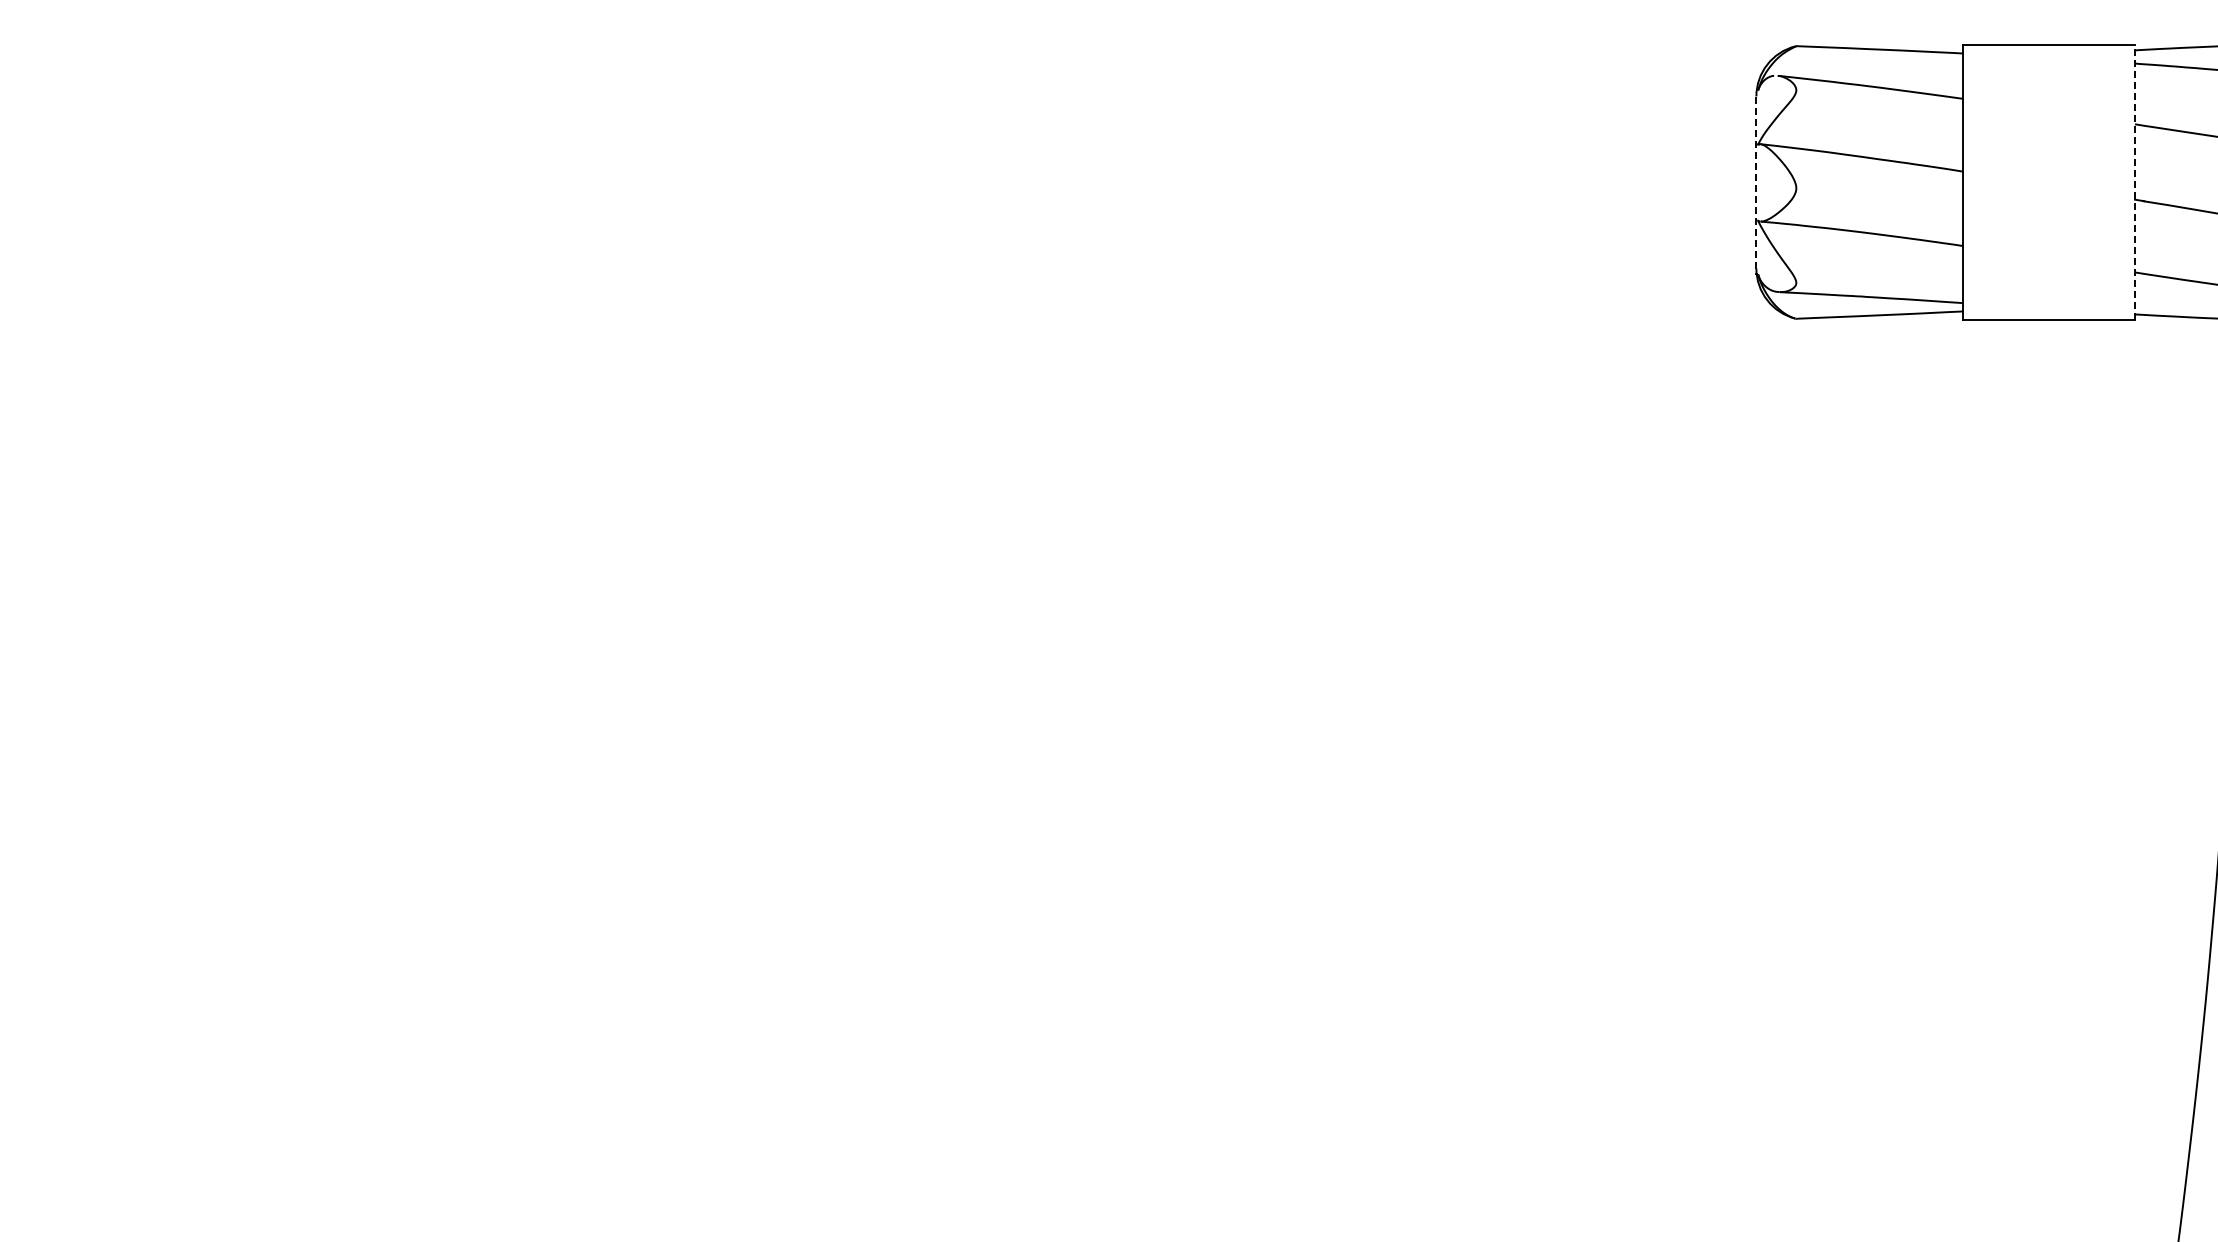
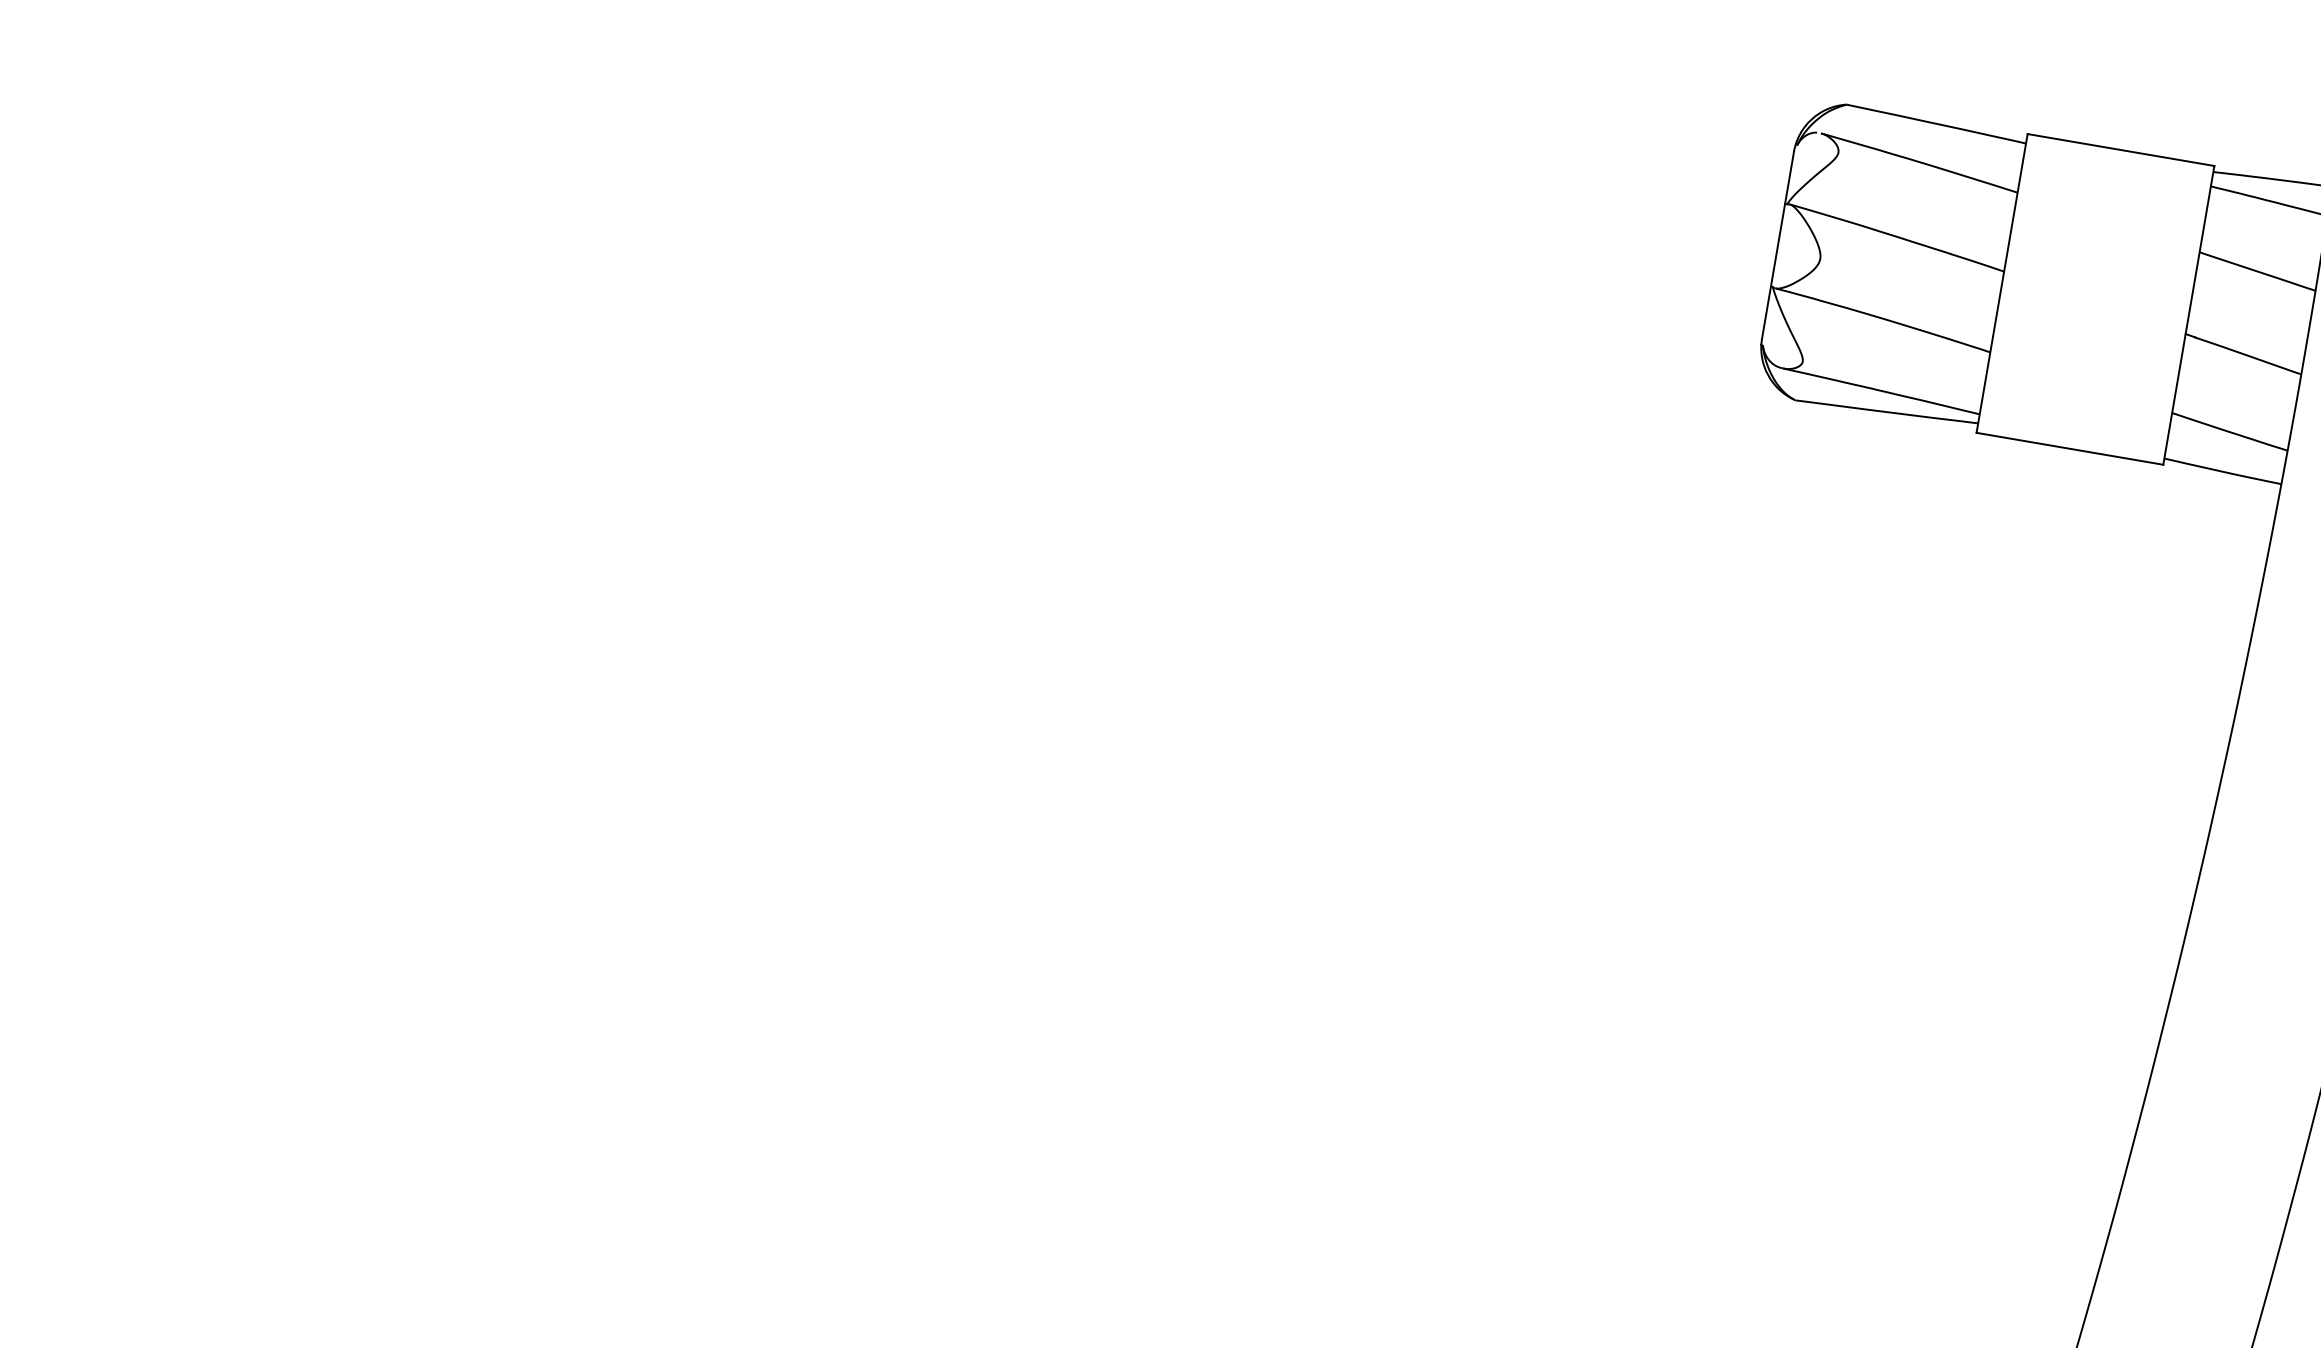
line: (1756, 181) -> (1778, 244), dashed -> solid
line: (2135, 182) -> (2189, 315), dashed -> solid

